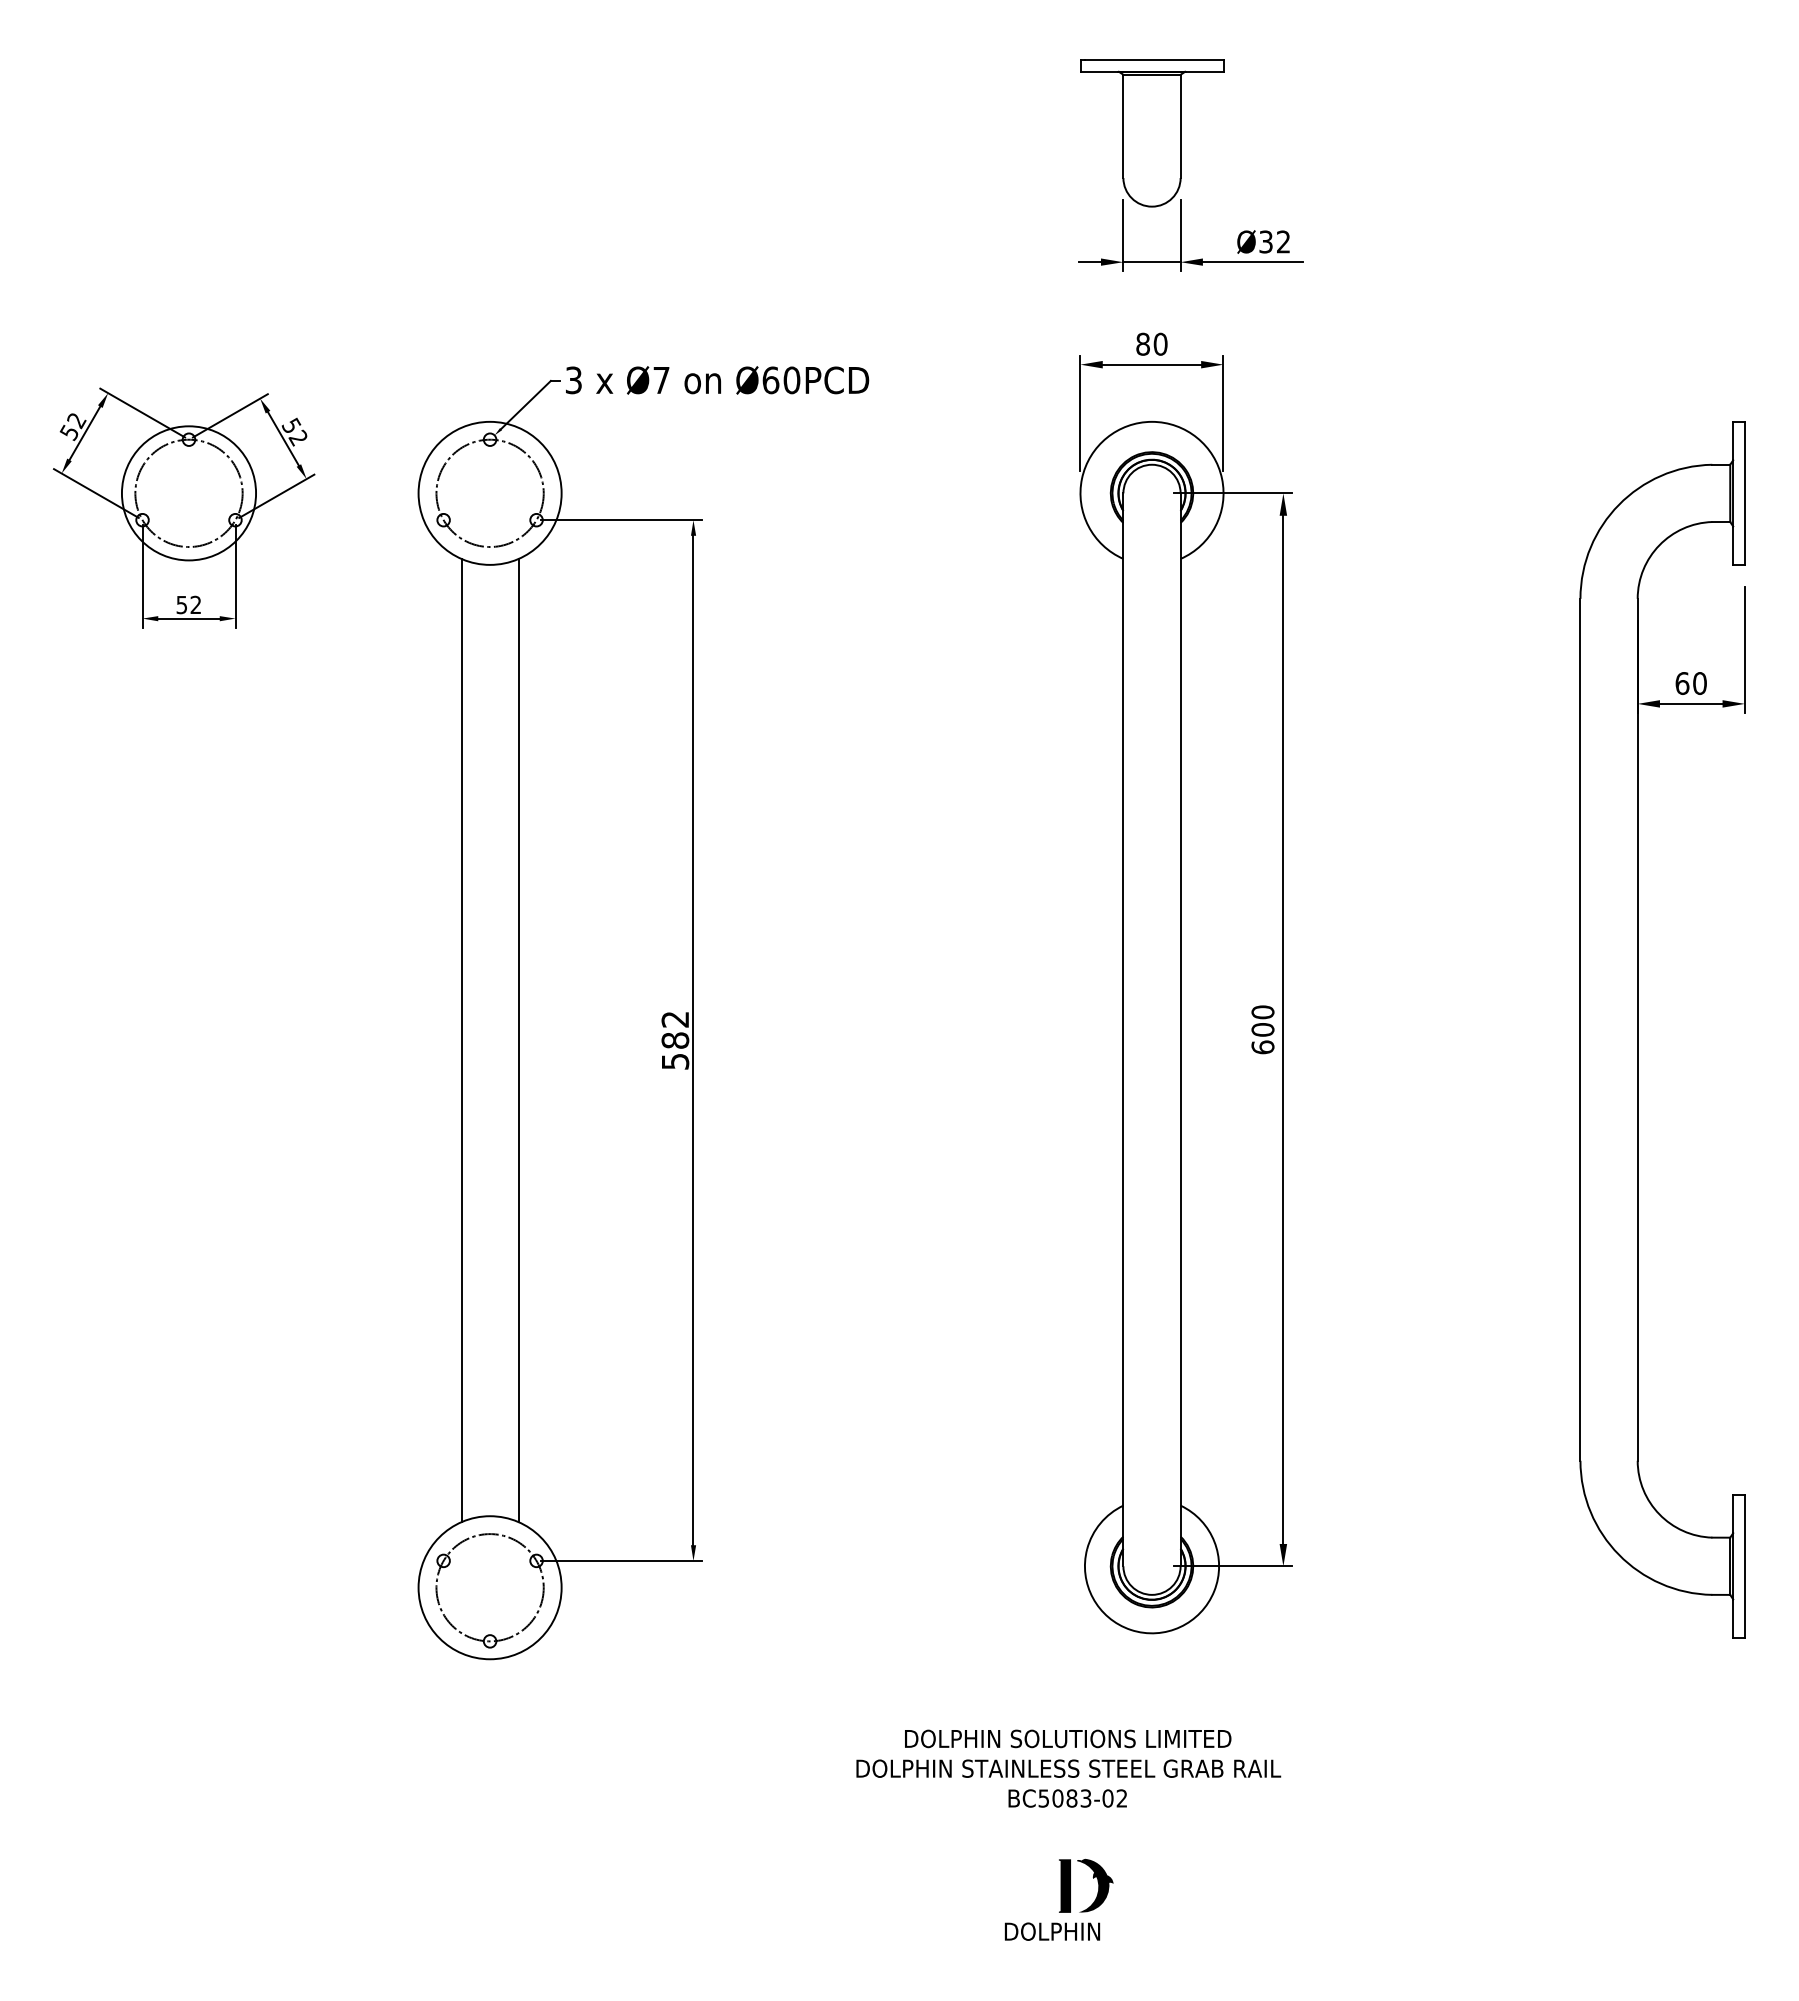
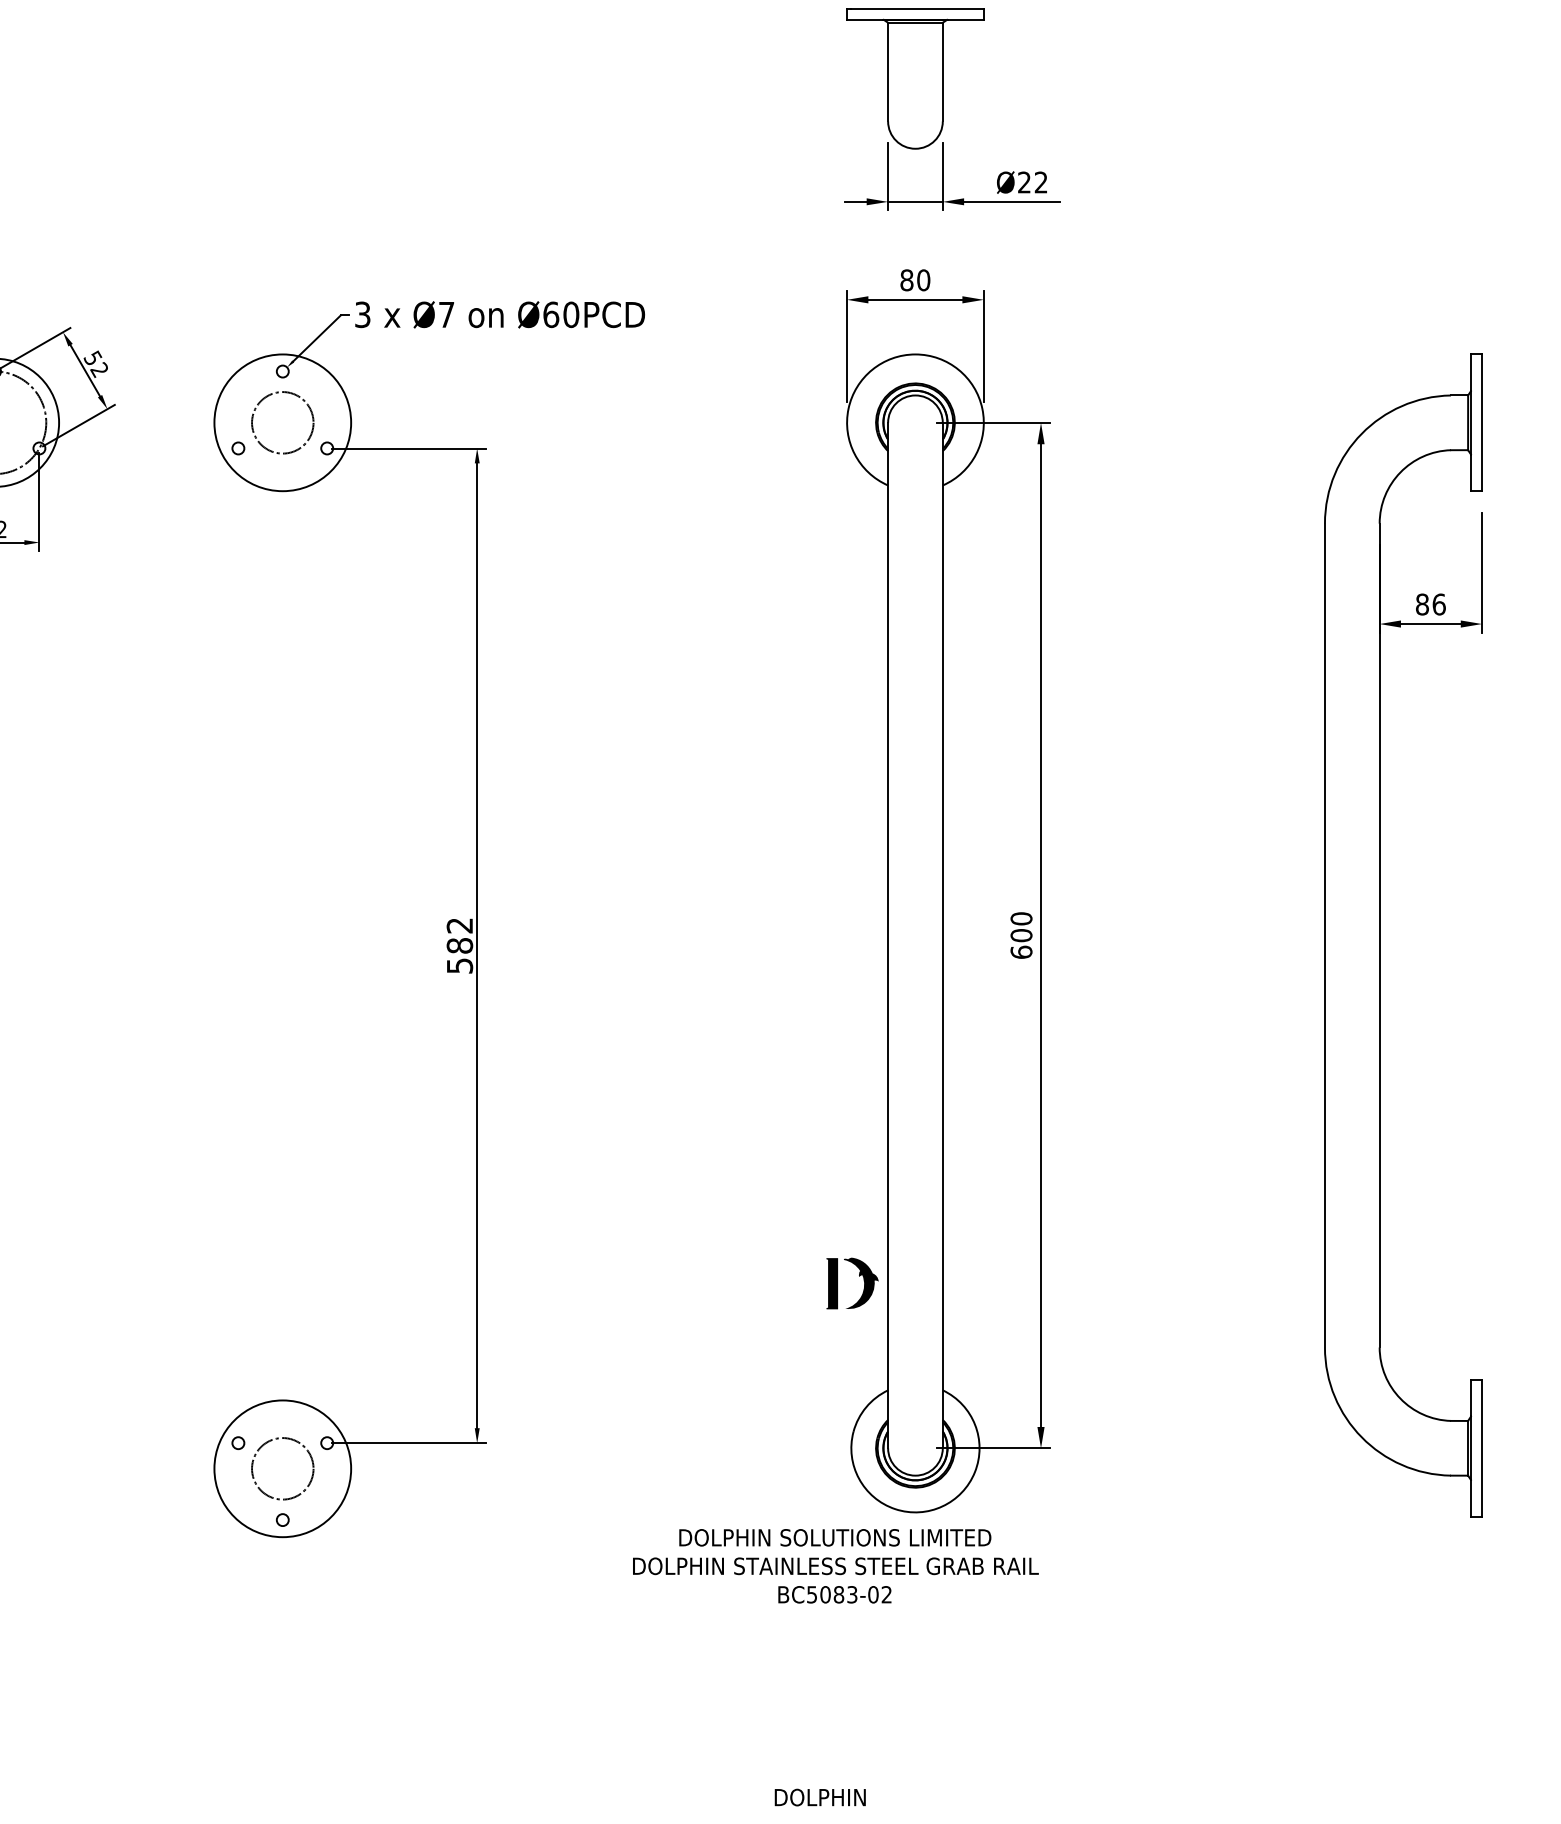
text: (1265, 241) -> (1023, 182), Ø32 -> Ø22
circle: (489, 493) -> (282, 422), size x0.6
text: (1690, 683) -> (1430, 604), 60 -> 86
line: (461, 1040) -> (255, 945), removed
line: (518, 1040) -> (309, 945), removed
circle: (489, 1587) -> (282, 1468), size x0.6
text: (1068, 1768) -> (835, 1566), moved
part: (1093, 1878) -> (859, 1276), moved

